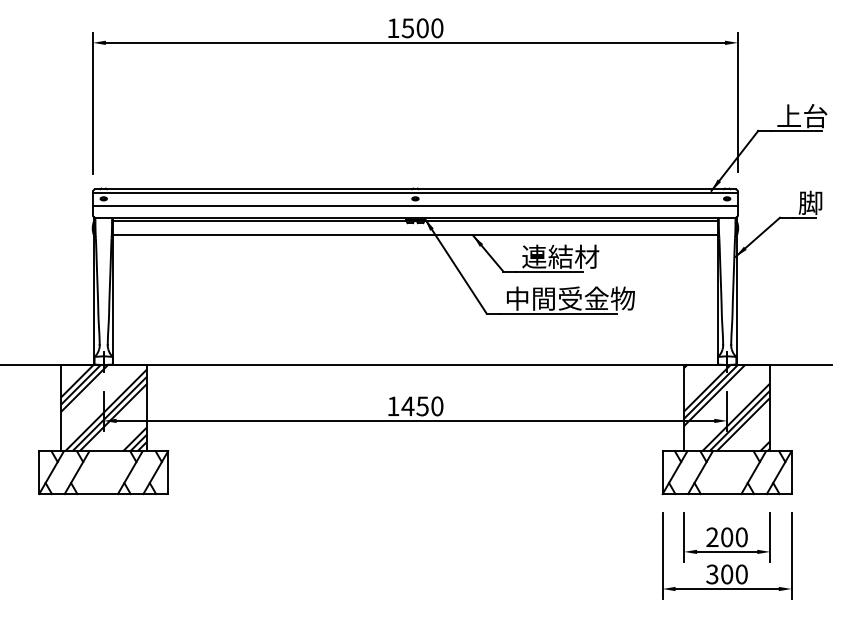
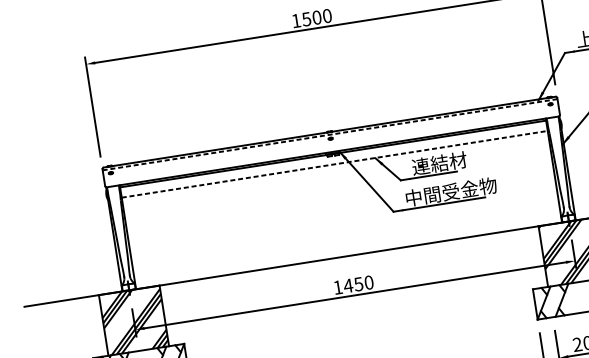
line: (414, 193) -> (329, 135), solid -> dashed
line: (414, 205) -> (330, 143), removed
line: (415, 235) -> (334, 164), solid -> dashed

